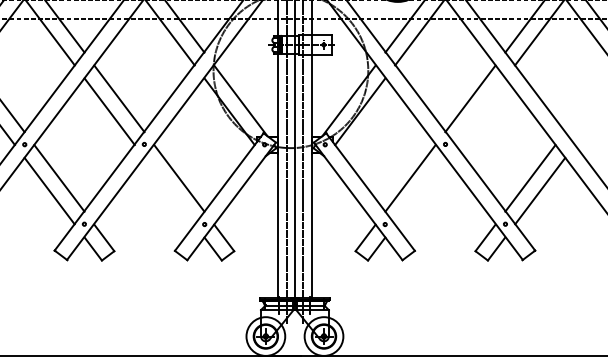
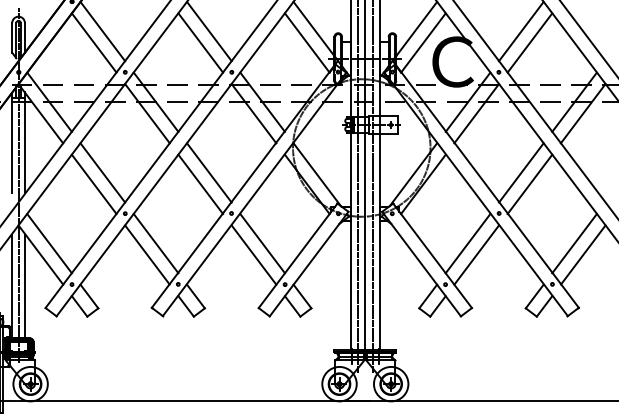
line: (479, 111) -> (529, 184), added
line: (169, 190) -> (253, 254), added
line: (420, 190) -> (476, 254), added

